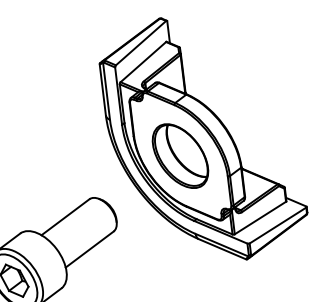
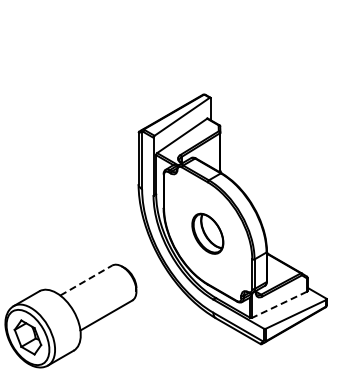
part: (180, 155) -> (207, 233), size x0.6
line: (65, 217) -> (86, 280), solid -> dashed
line: (260, 217) -> (279, 304), solid -> dashed

